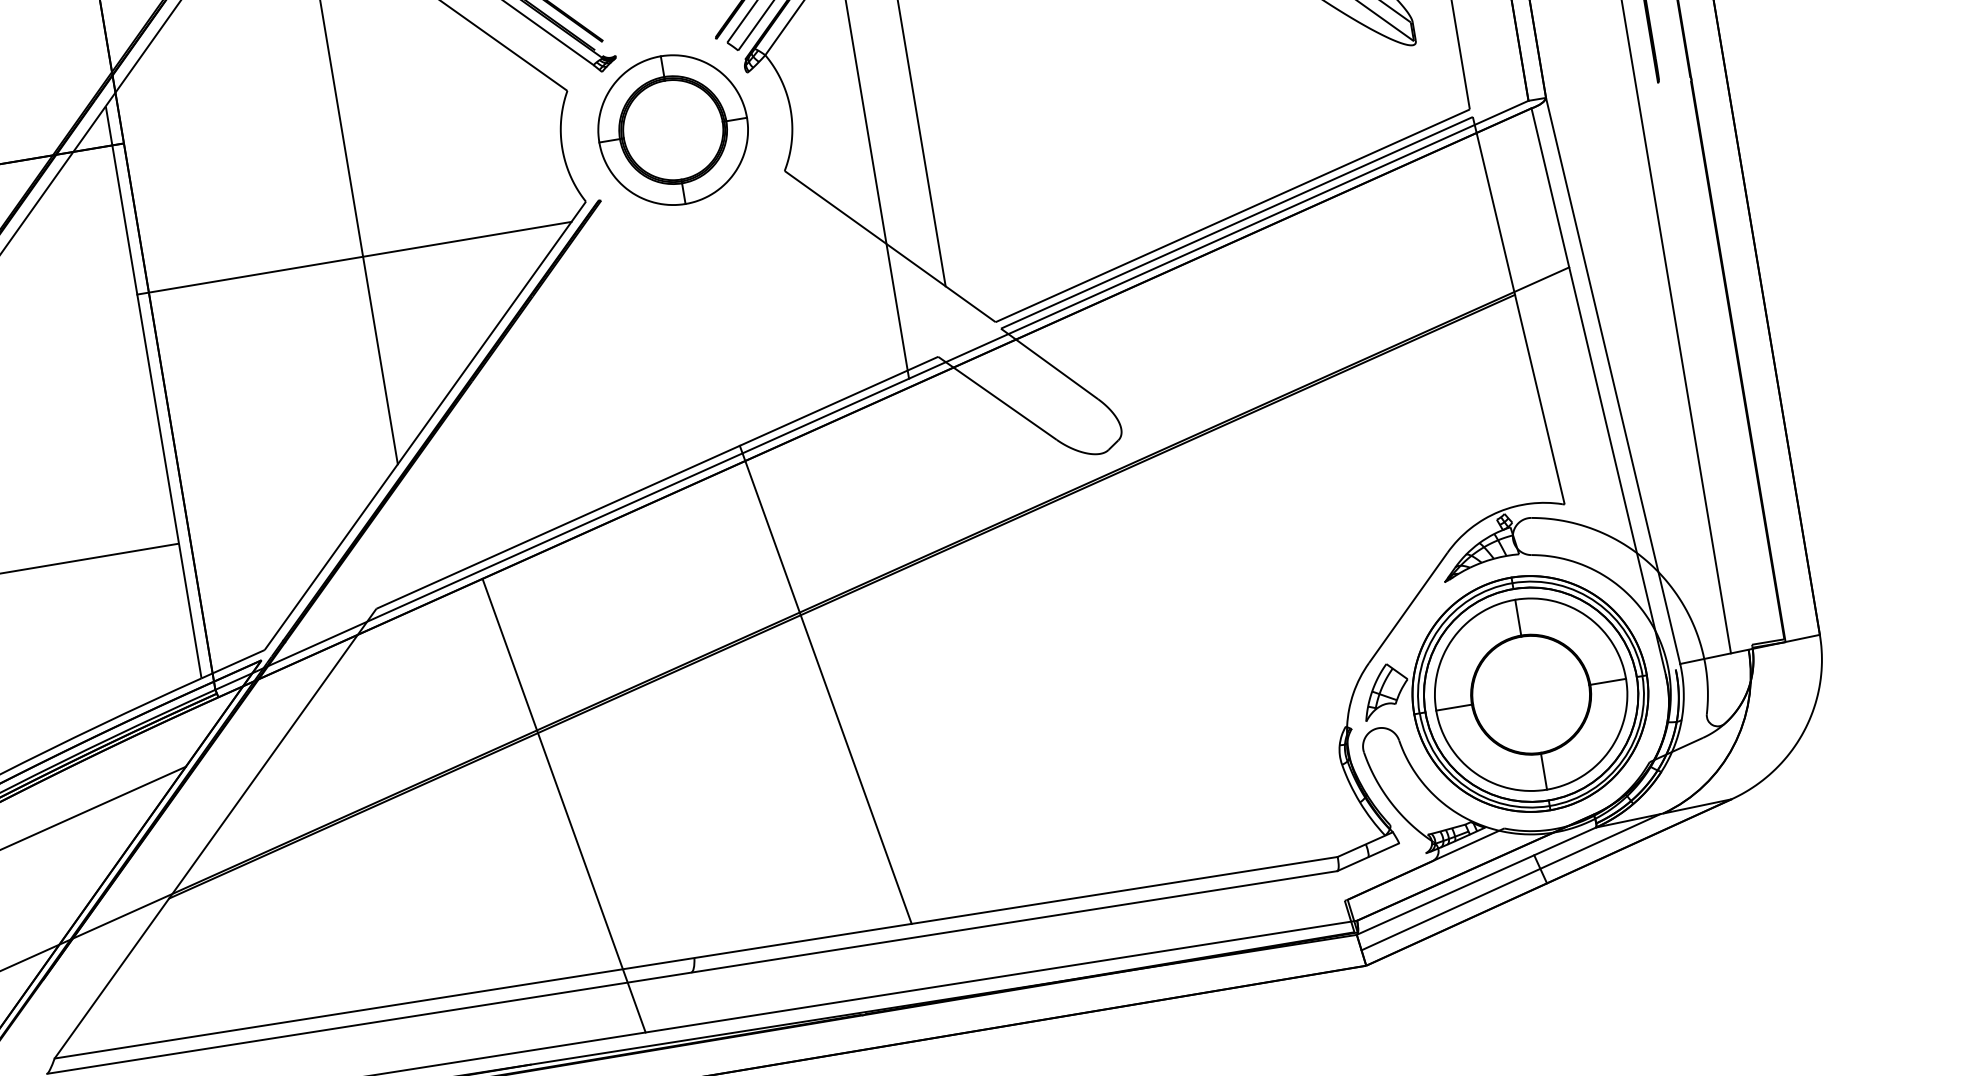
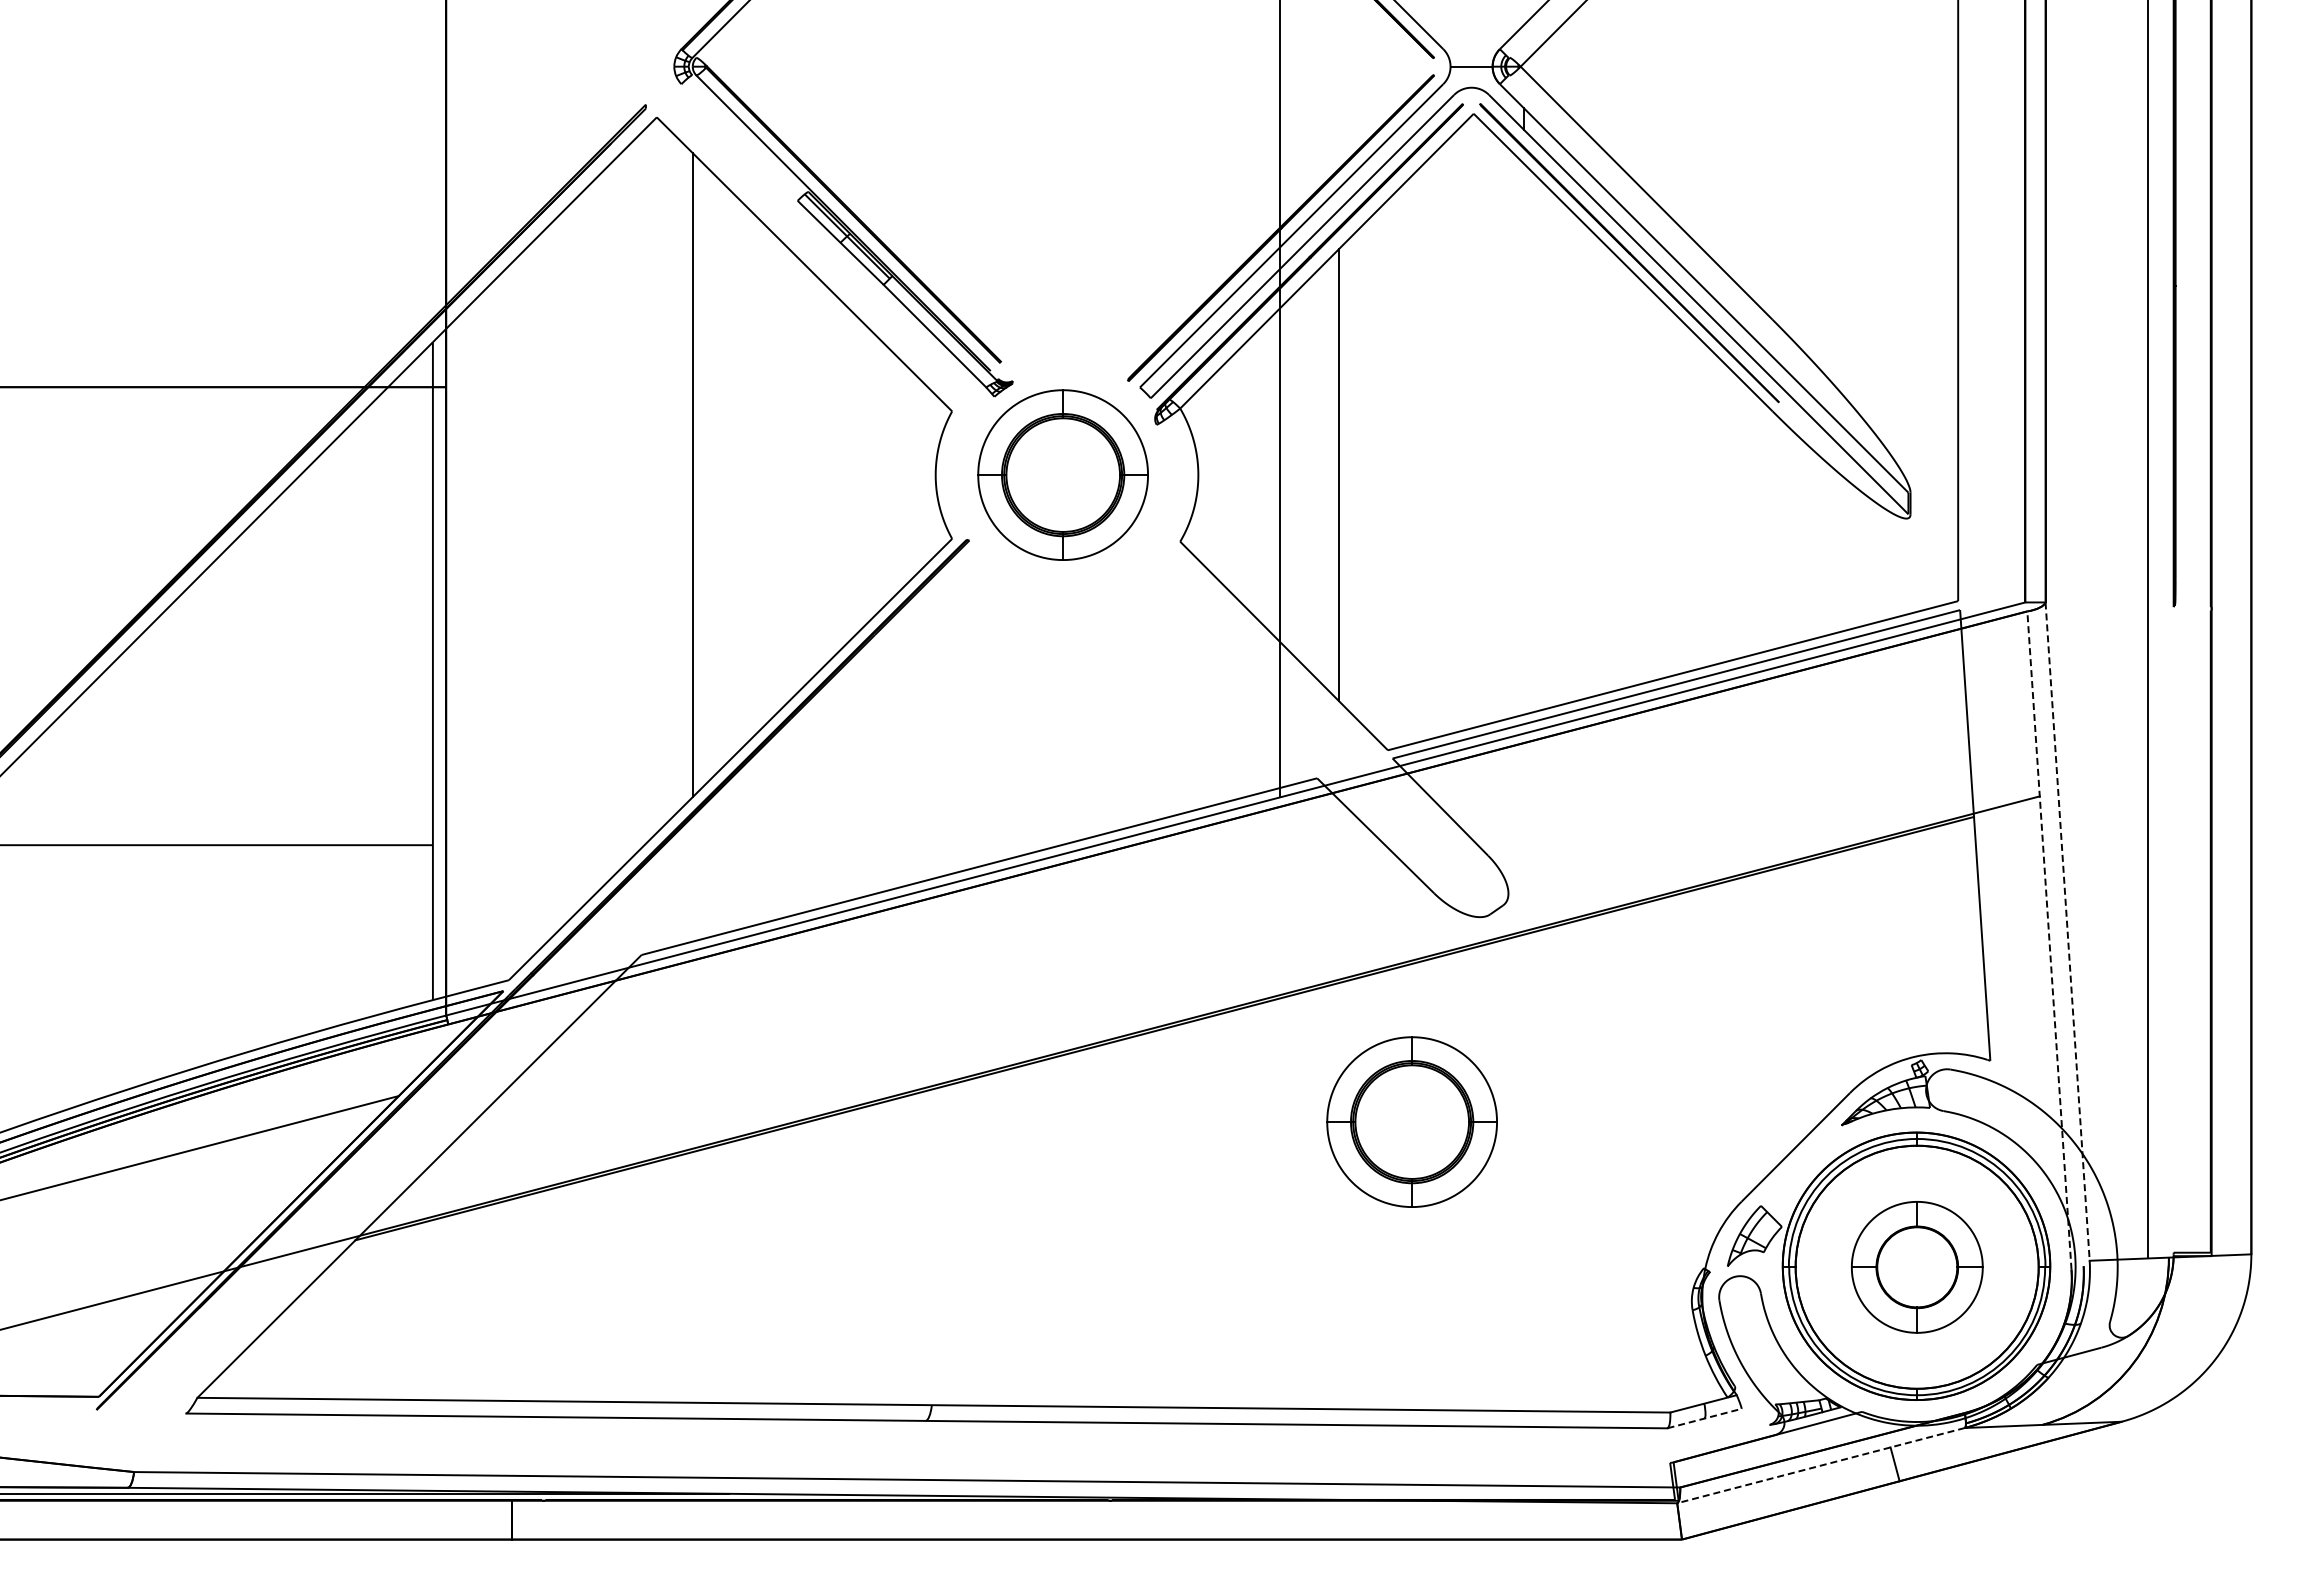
line: (354, 258) -> (682, 558), removed
line: (1613, 380) -> (2067, 931), solid -> dashed
line: (1598, 391) -> (2049, 940), solid -> dashed
part: (1070, 641) -> (1411, 1121), added
line: (825, 684) -> (1129, 1123), removed
part: (1531, 694) -> (1917, 1267), size x0.6
line: (563, 805) -> (814, 1210), removed
line: (1368, 857) -> (1704, 1418), solid -> dashed
line: (1476, 881) -> (1821, 1465), solid -> dashed
line: (1510, 882) -> (1859, 1473), removed

